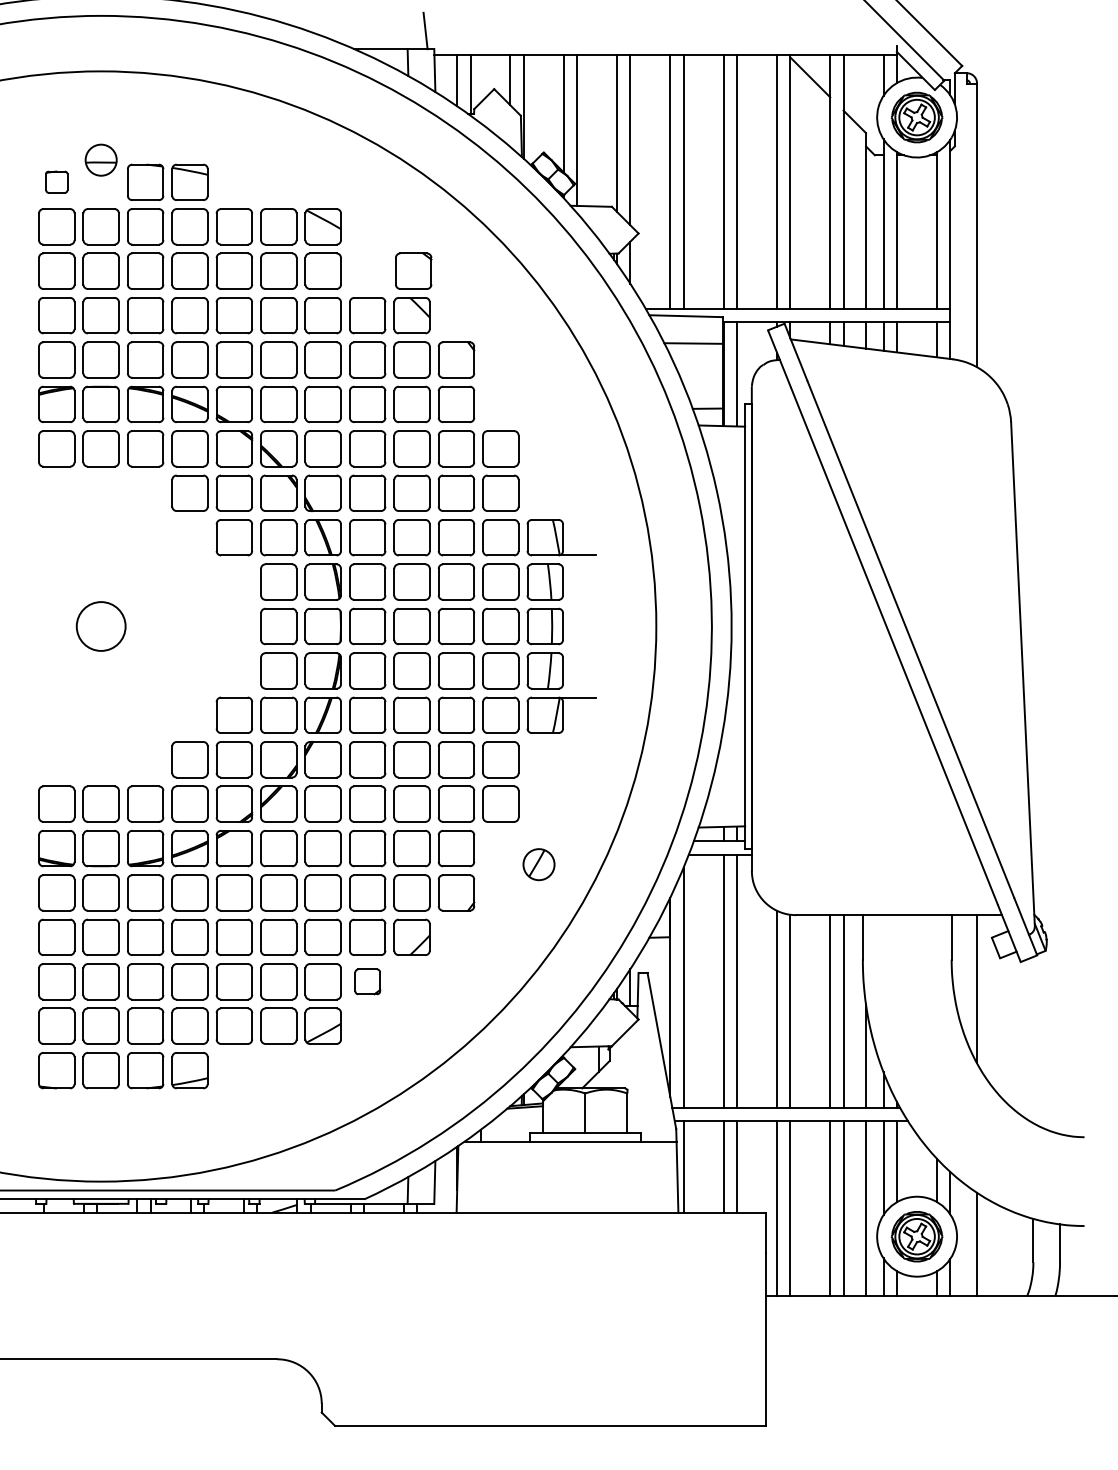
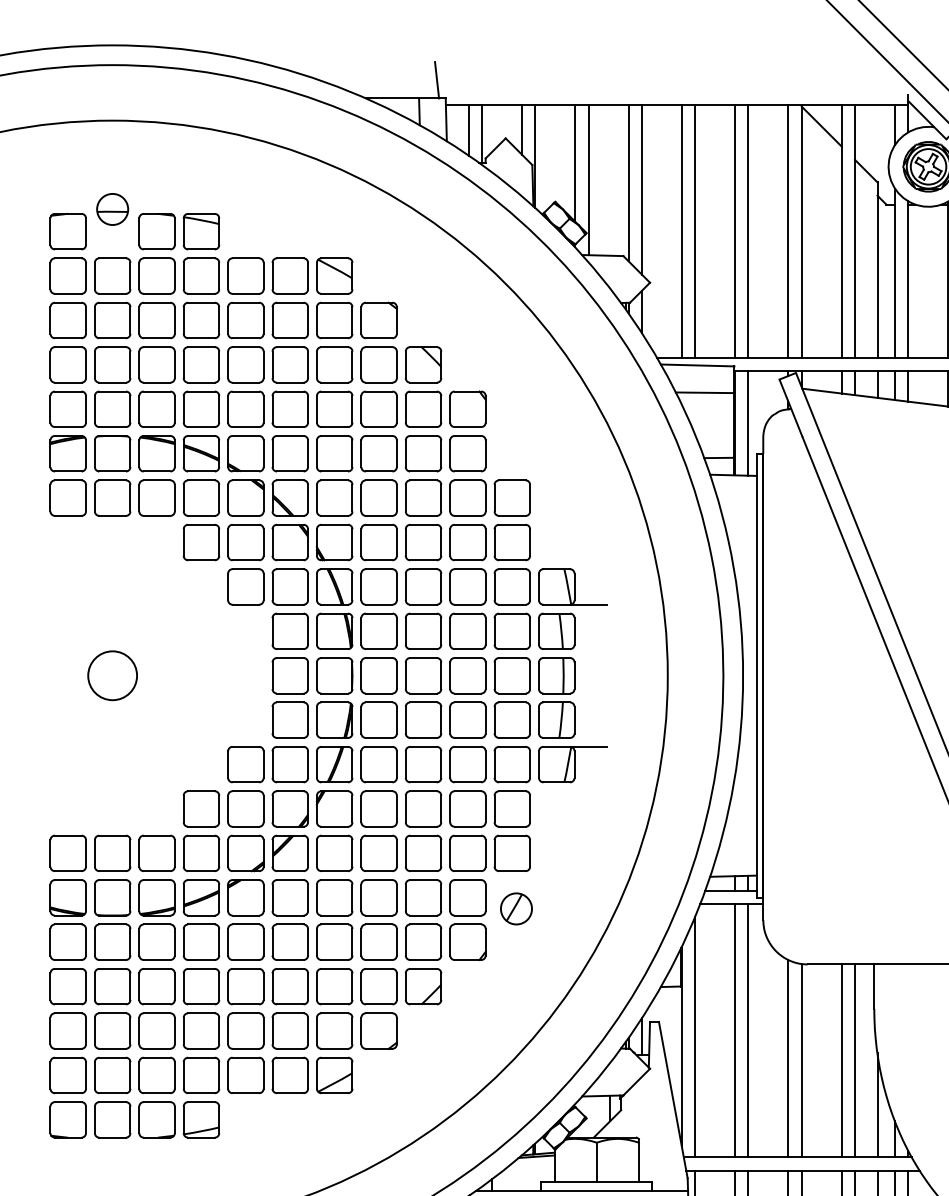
part: (56, 181) -> (67, 230), size x1.67
part: (413, 270) -> (378, 319), moved
part: (538, 864) -> (515, 908), moved
part: (367, 981) -> (378, 1030), size x1.43

